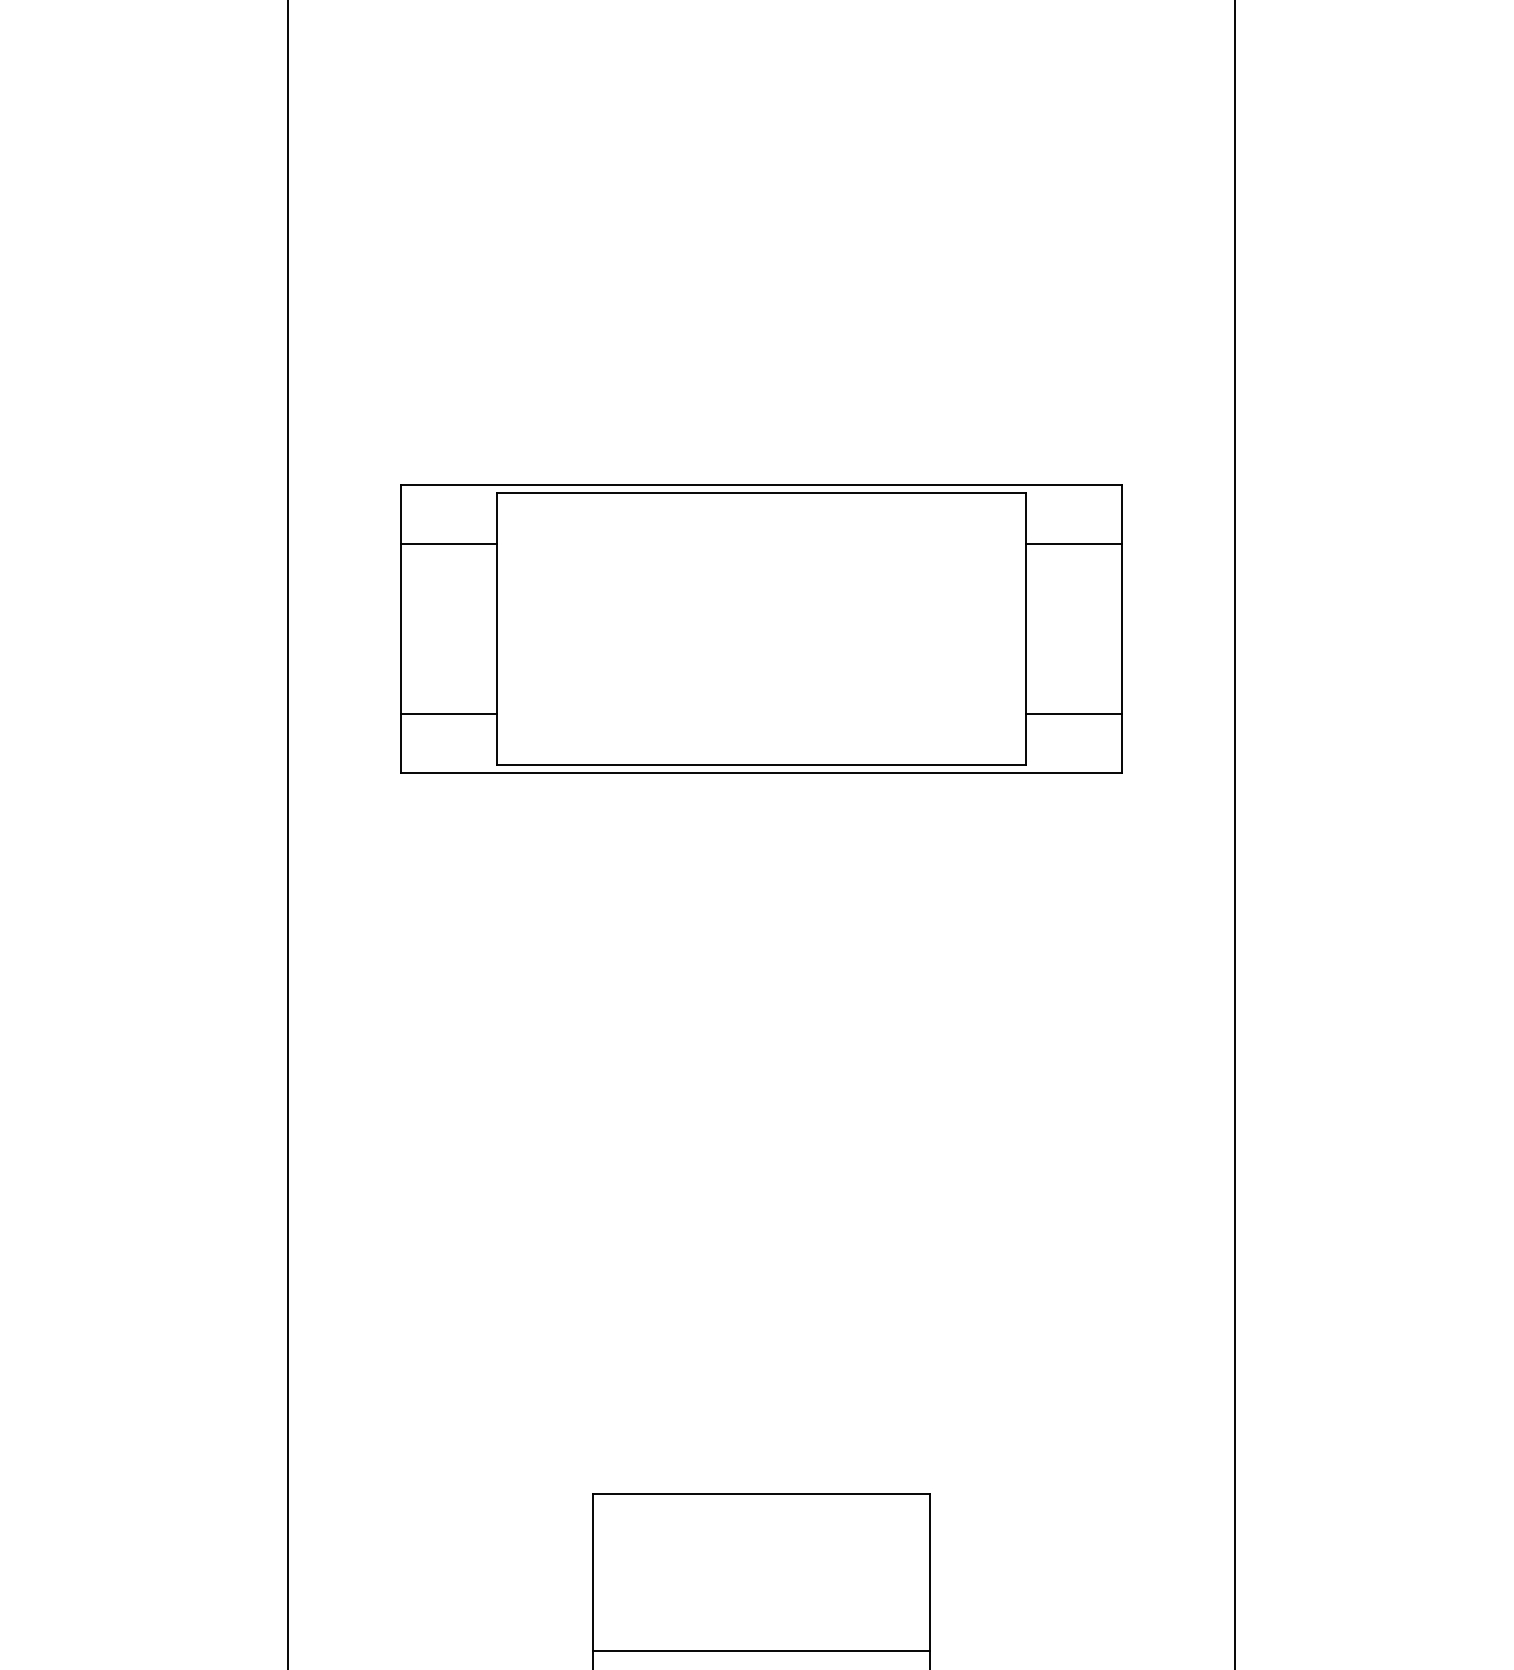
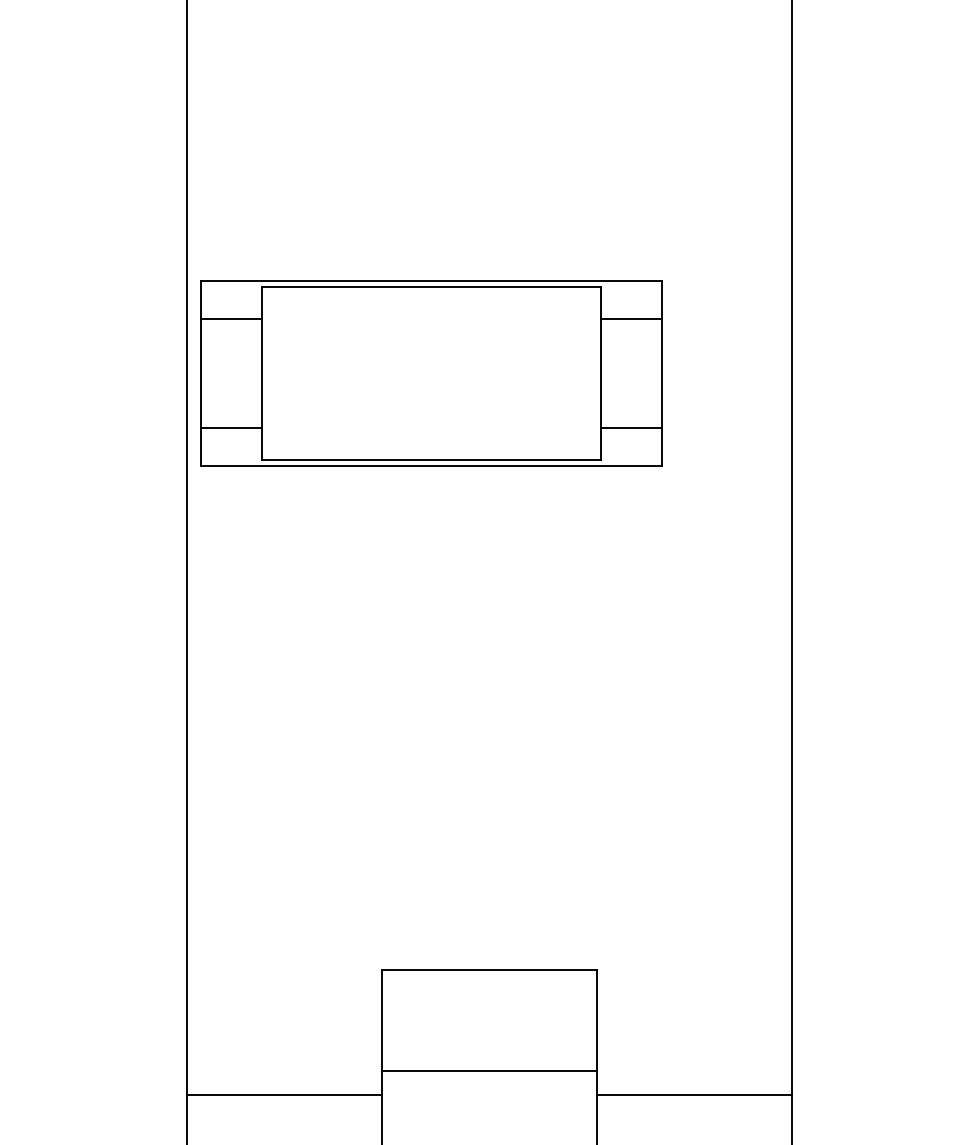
part: (761, 628) -> (431, 373), moved

